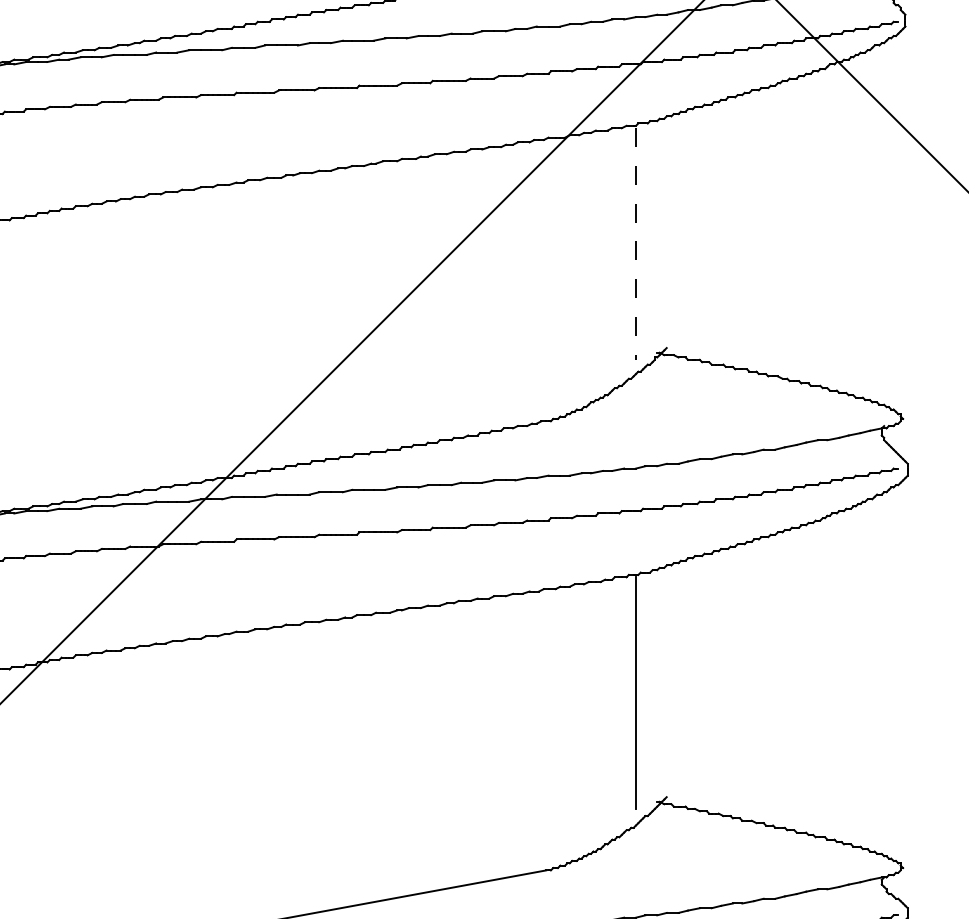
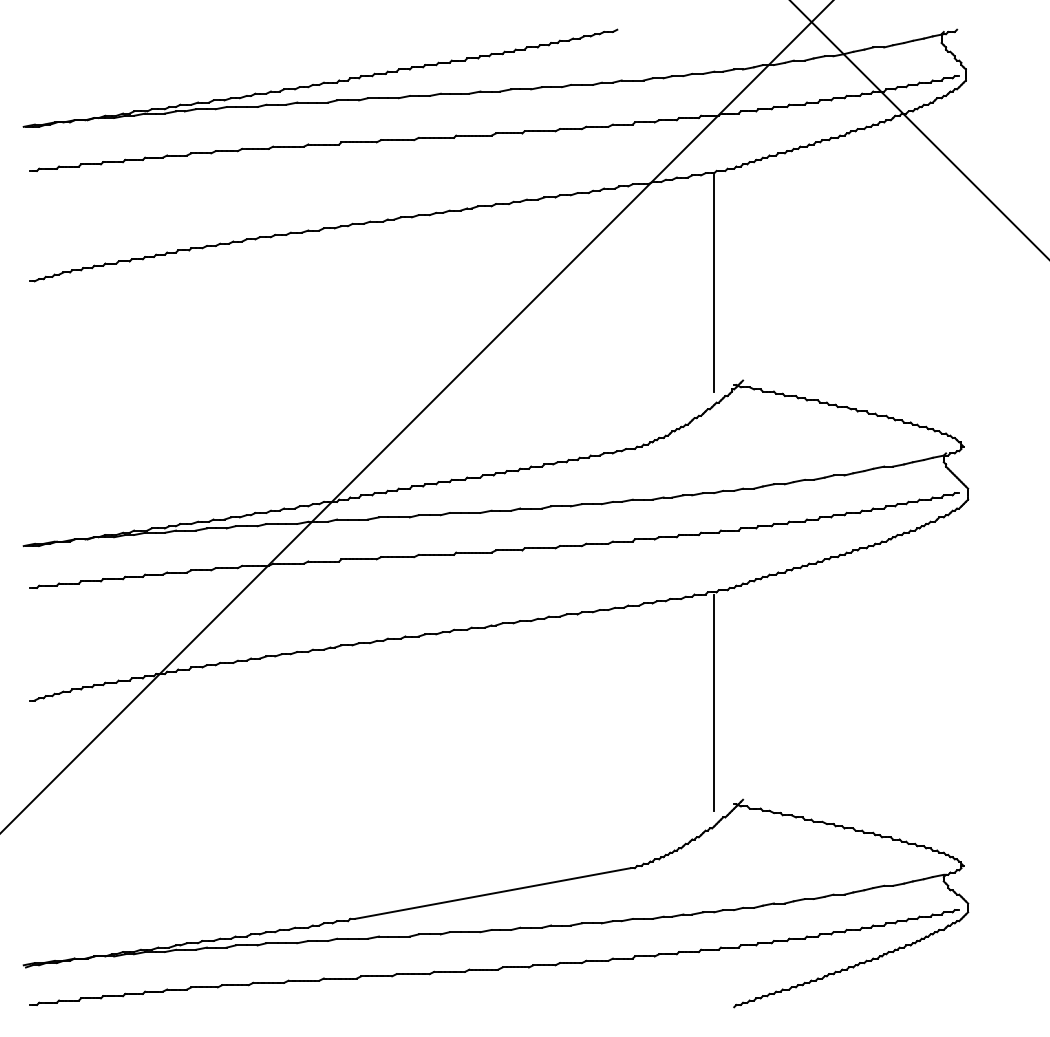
line: (636, 245) -> (714, 284), dashed -> solid

